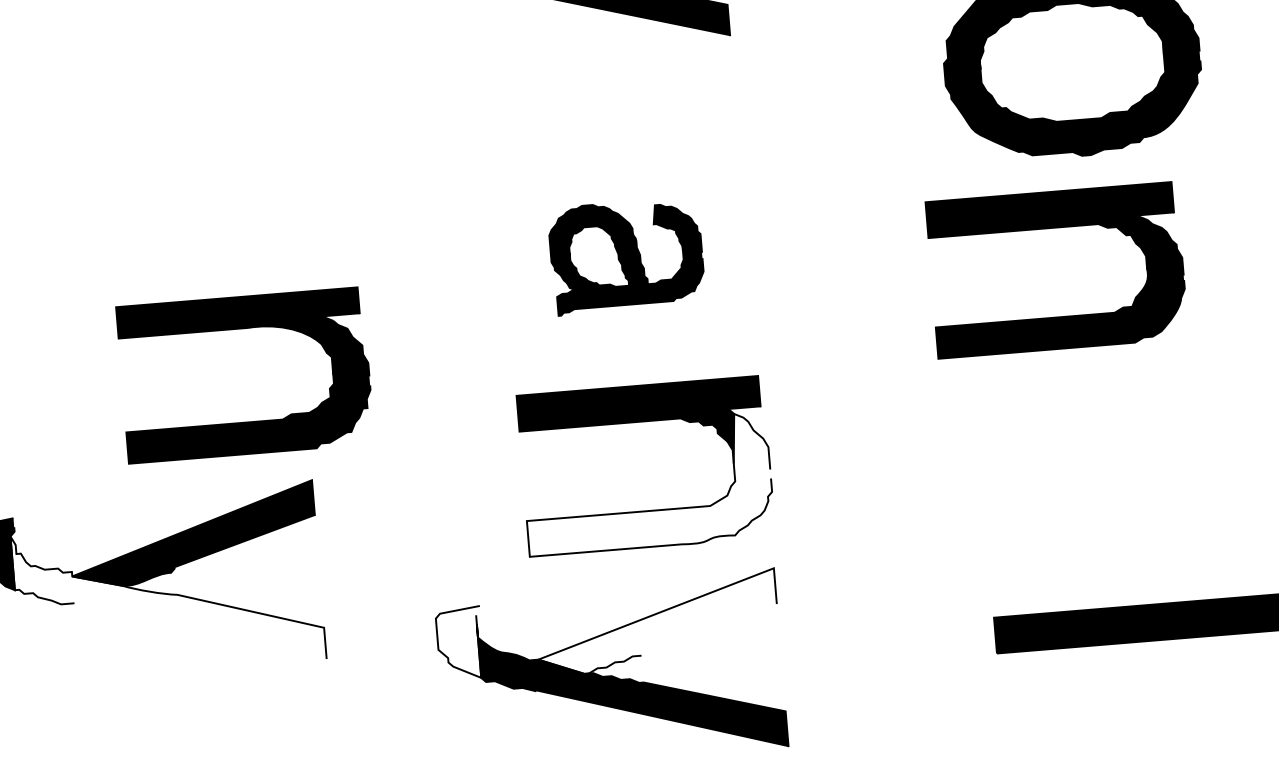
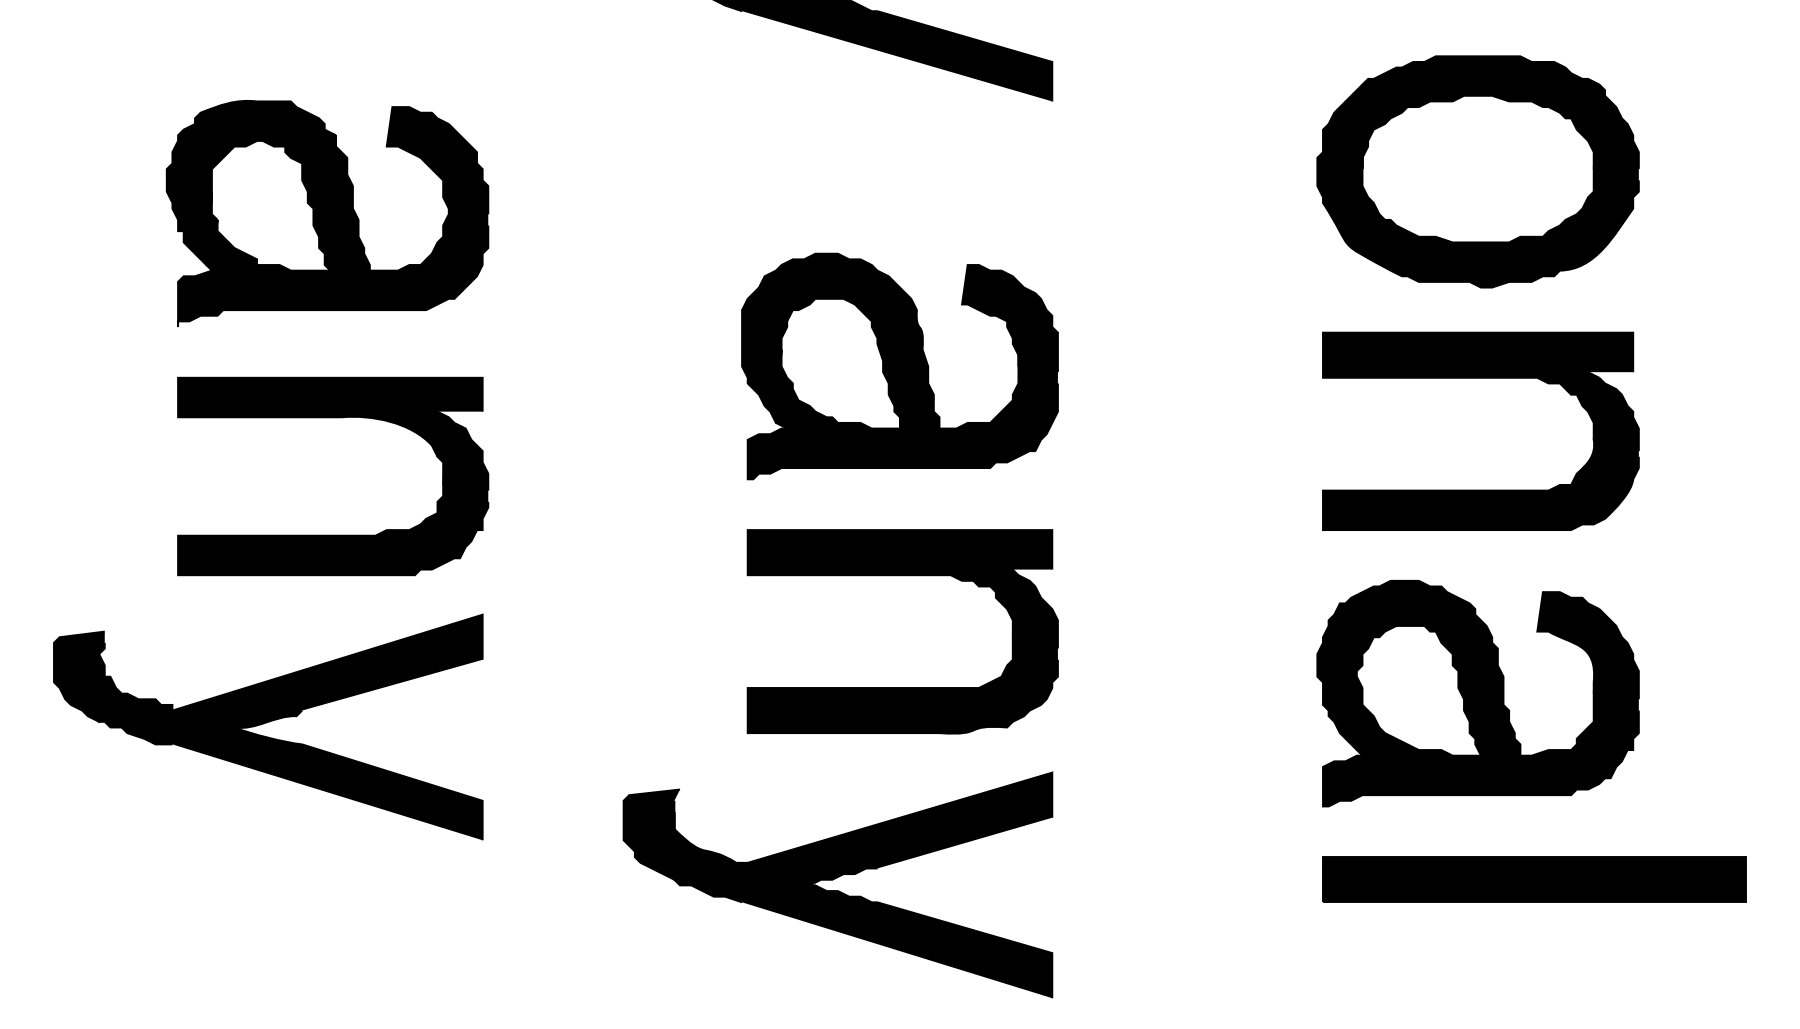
part: (162, 172) -> (327, 213), added
part: (1053, 228) -> (1480, 378), moved
part: (626, 256) -> (899, 366), size x1.67
part: (241, 329) -> (333, 418), moved
part: (1105, 477) -> (1477, 693), added
fill: (647, 484) -> (902, 654), added
fill: (168, 598) -> (290, 747), added
fill: (656, 622) -> (899, 828), added
fill: (460, 643) -> (651, 834), added

